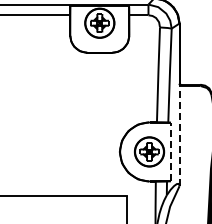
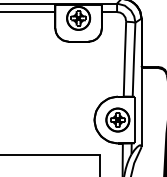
line: (179, 133) -> (141, 105), dashed -> solid
line: (170, 151) -> (134, 119), dashed -> solid

